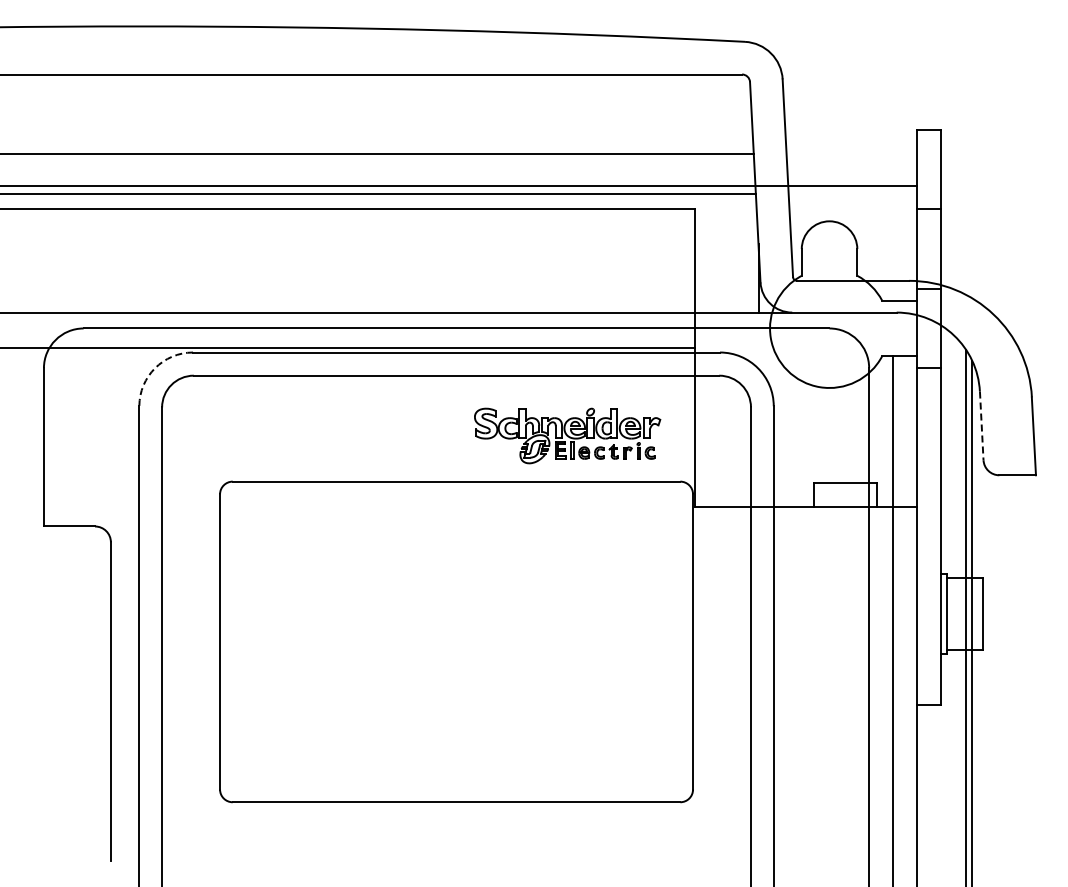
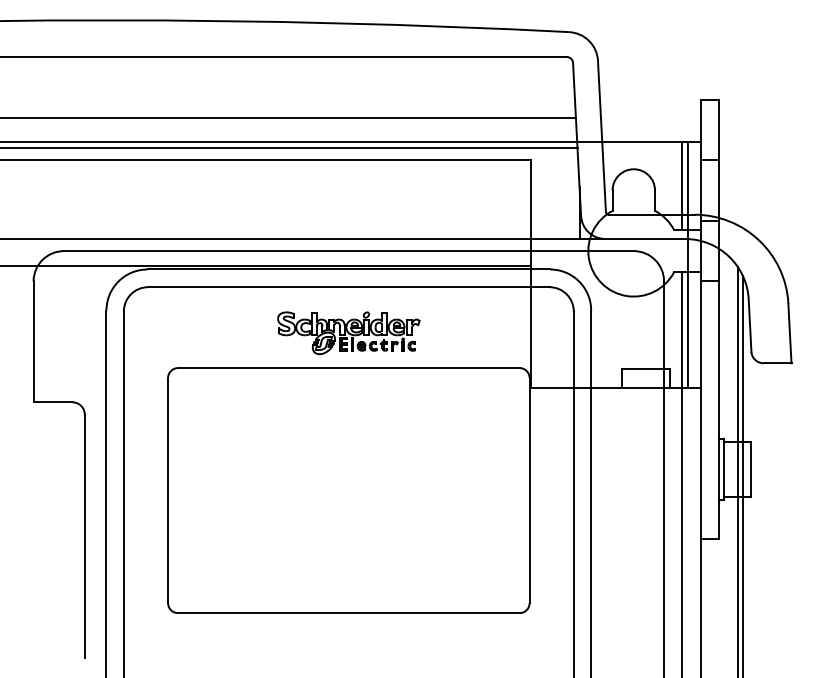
line: (893, 242) -> (682, 185), added
line: (900, 346) -> (688, 264), added
arc: (155, 368) -> (118, 281), dashed -> solid
line: (981, 426) -> (749, 326), dashed -> solid
part: (567, 435) -> (348, 332), moved

